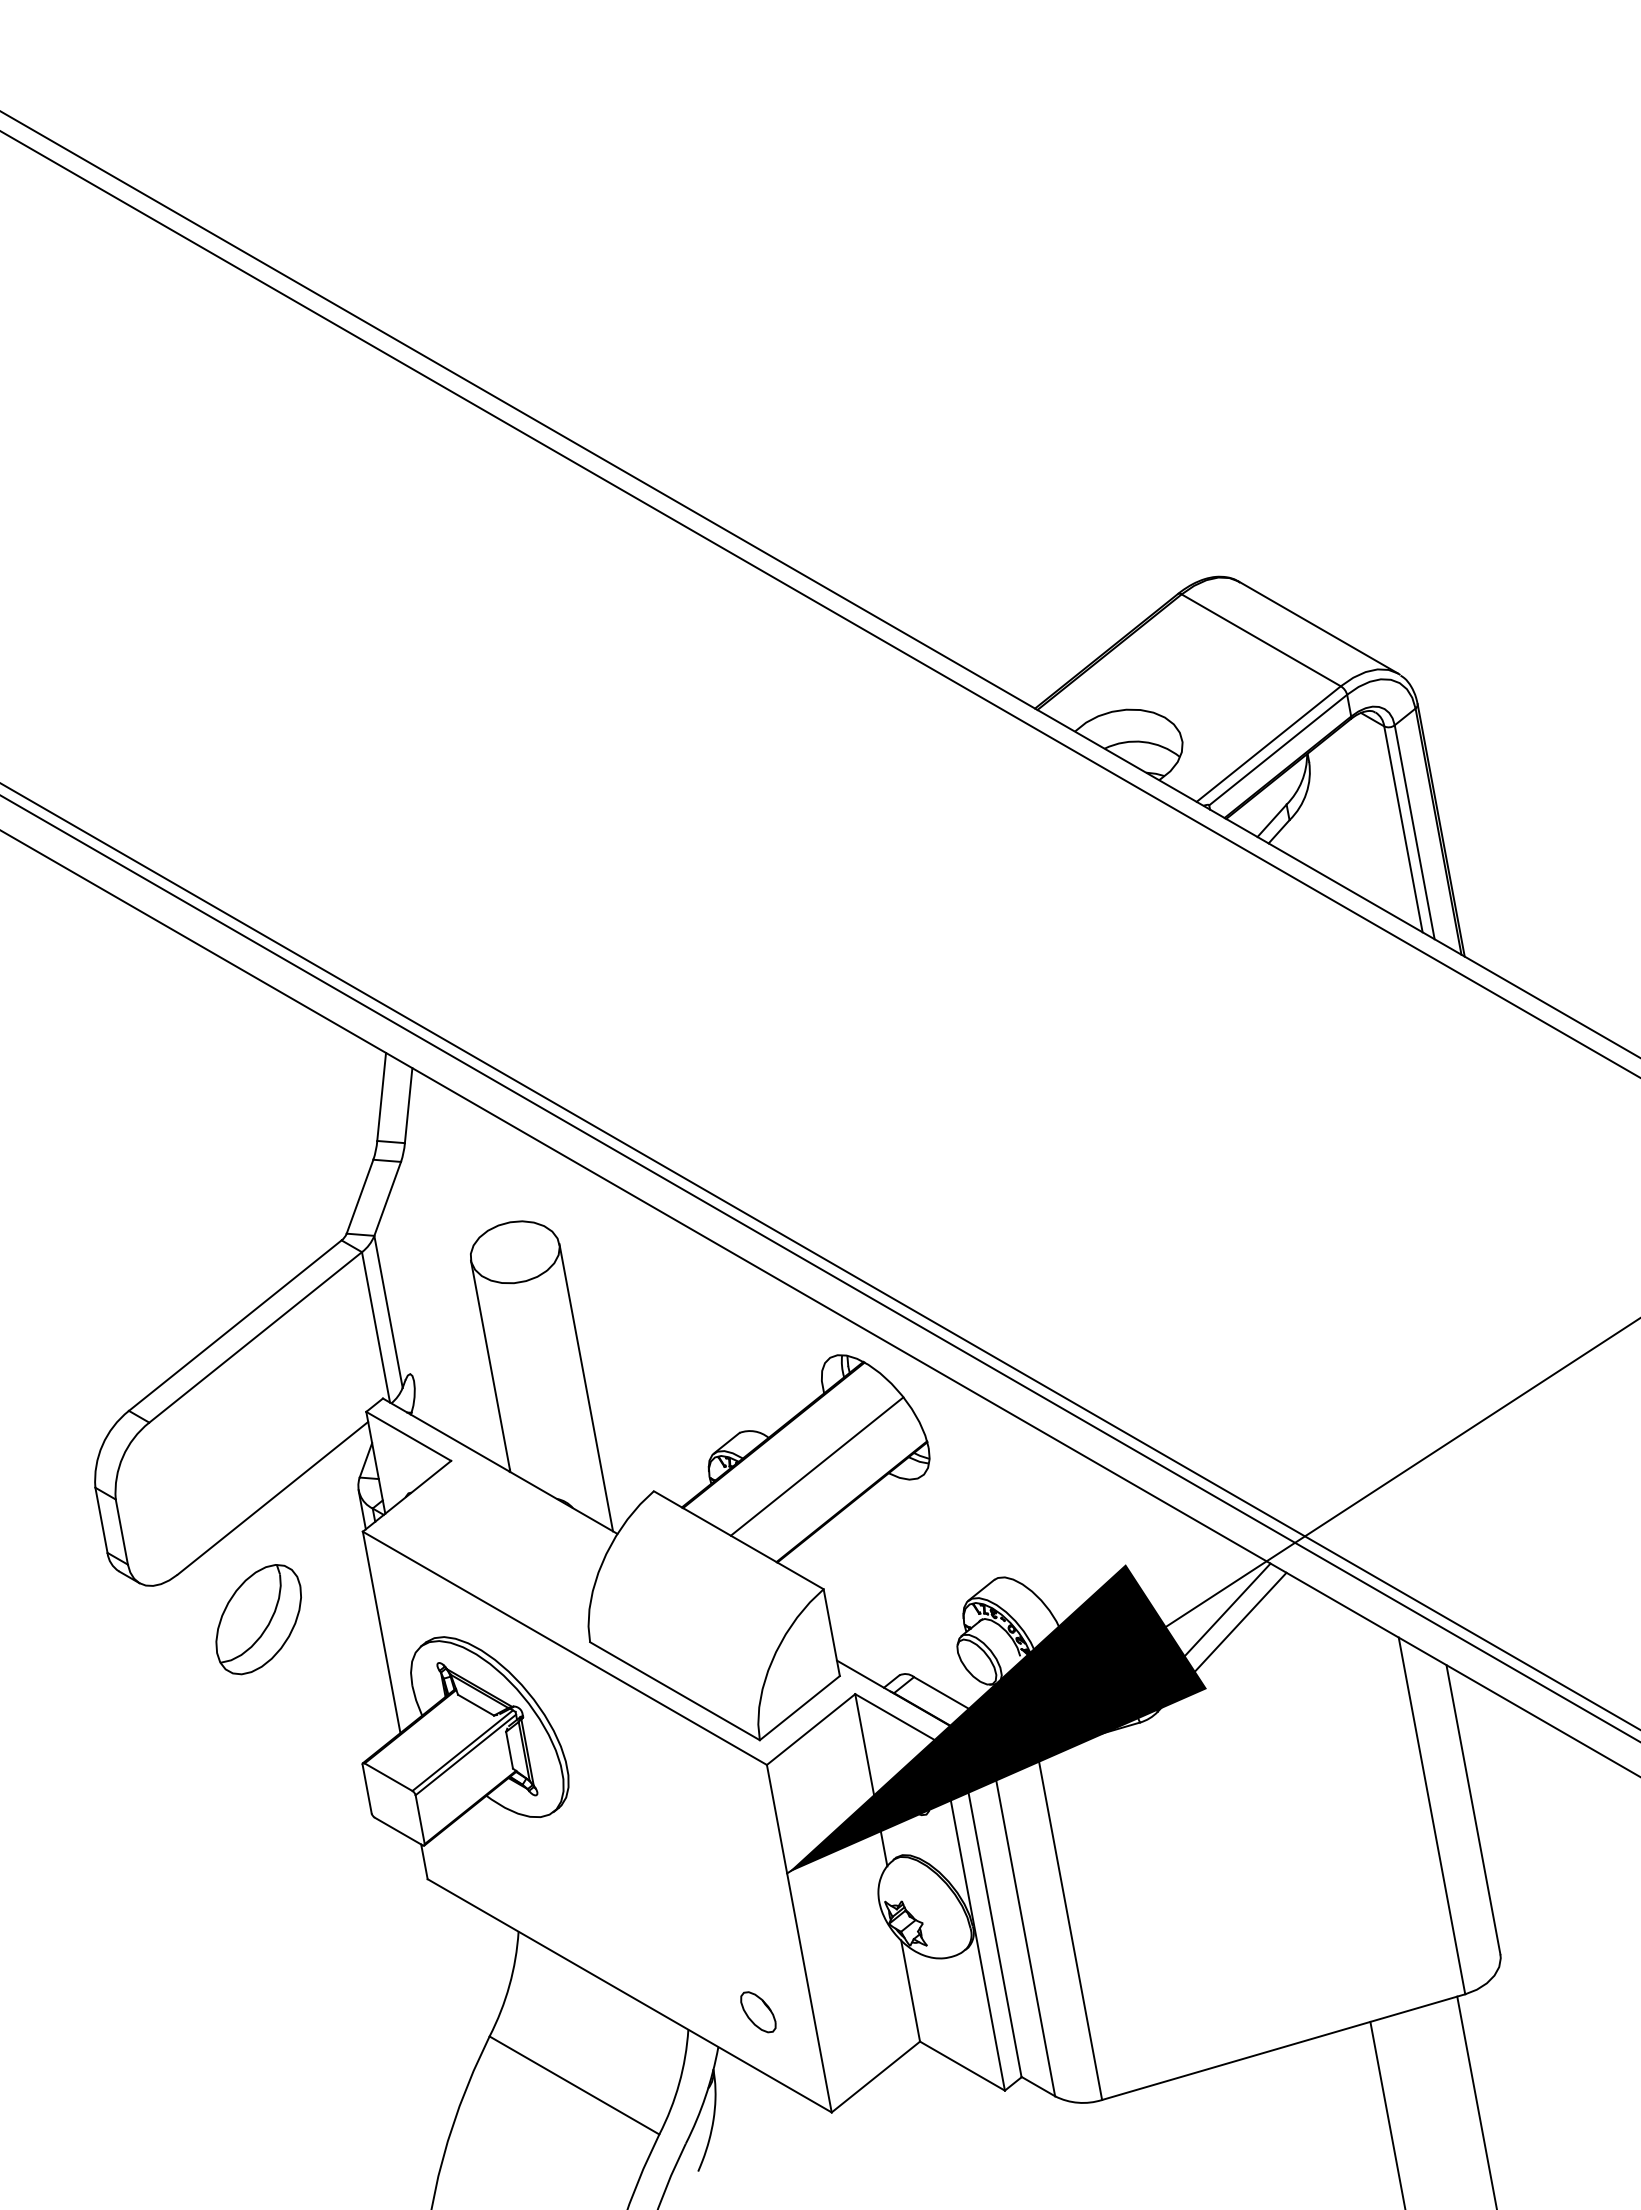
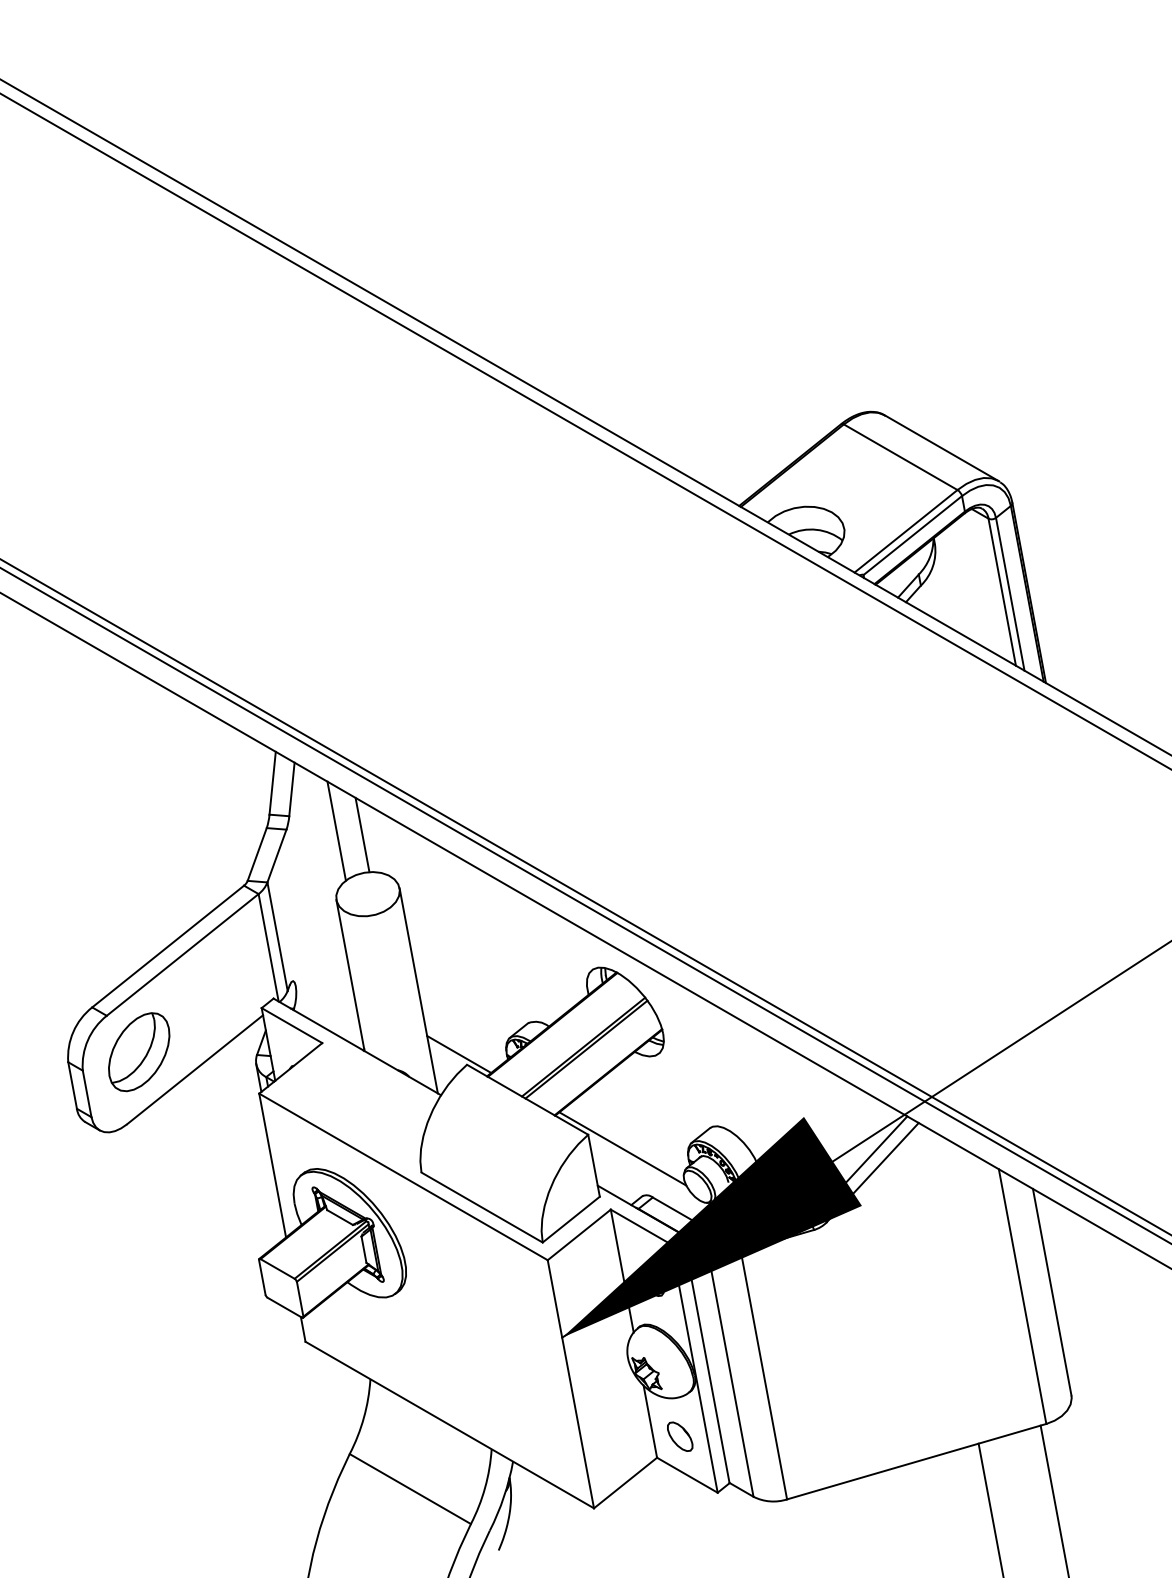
line: (471, 1163) -> (336, 830), added
line: (507, 1169) -> (362, 835), added
line: (820, 1469) -> (586, 1049), added
line: (642, 1476) -> (458, 1054), added
line: (871, 1608) -> (622, 1148), added
part: (258, 1619) -> (139, 1052), moved
part: (758, 2012) -> (680, 1436), moved

